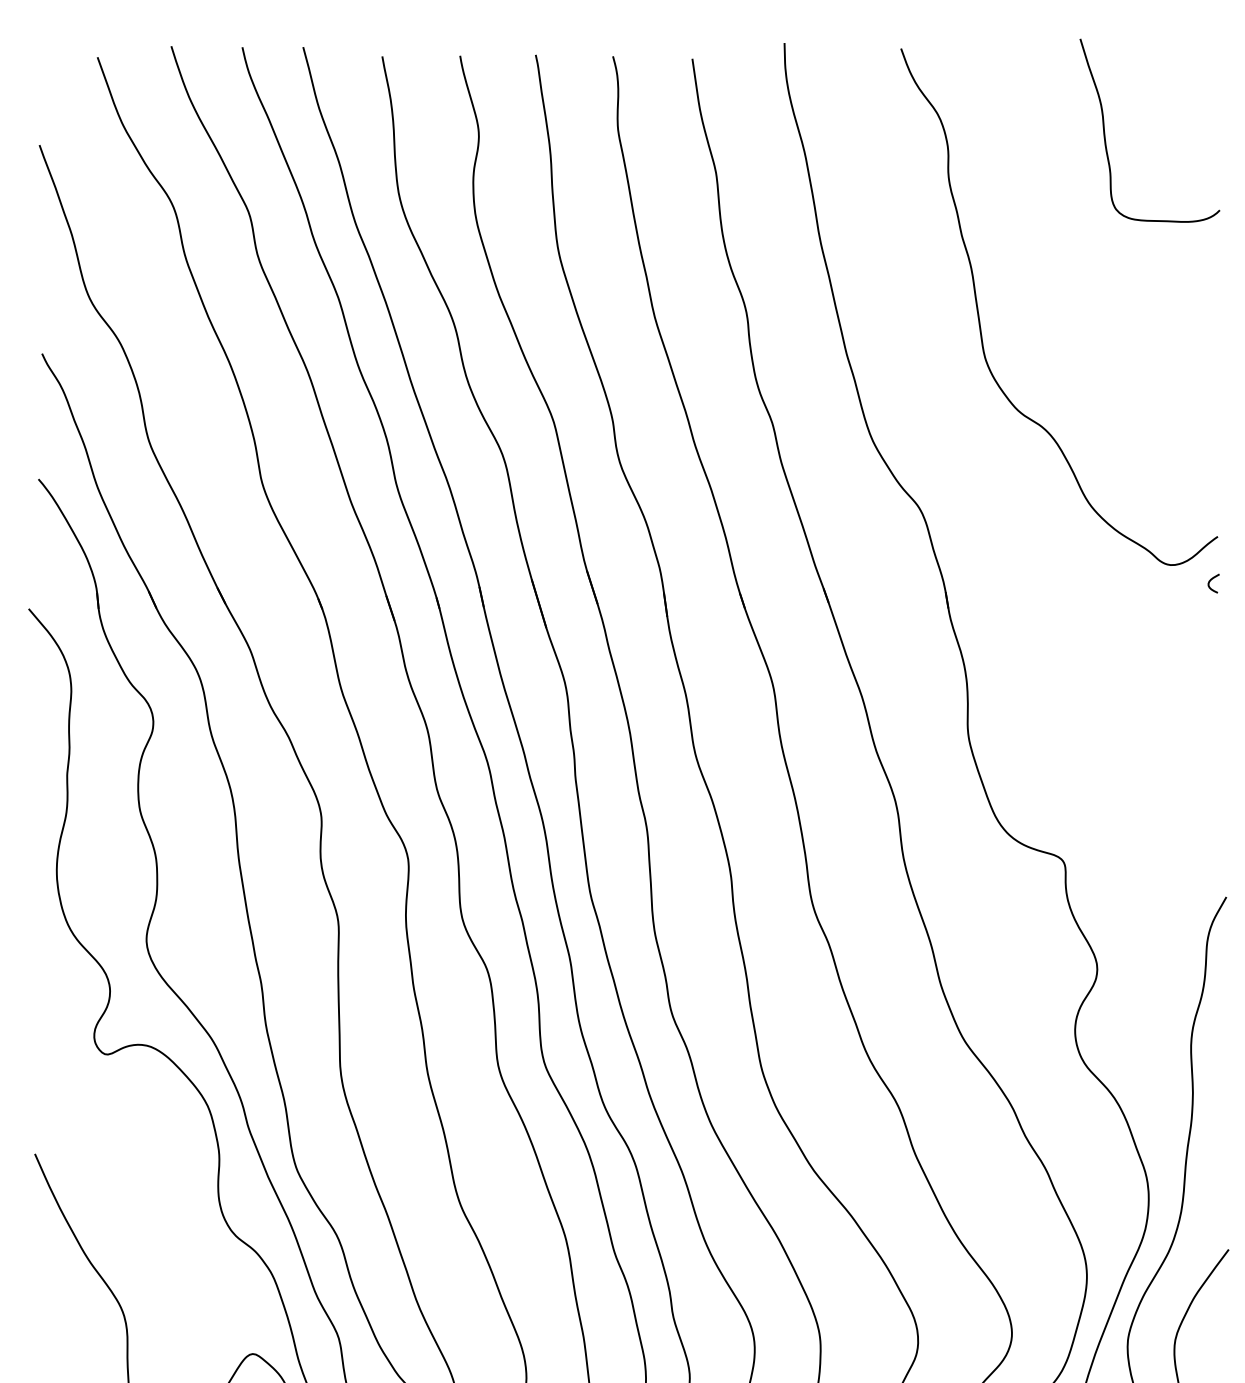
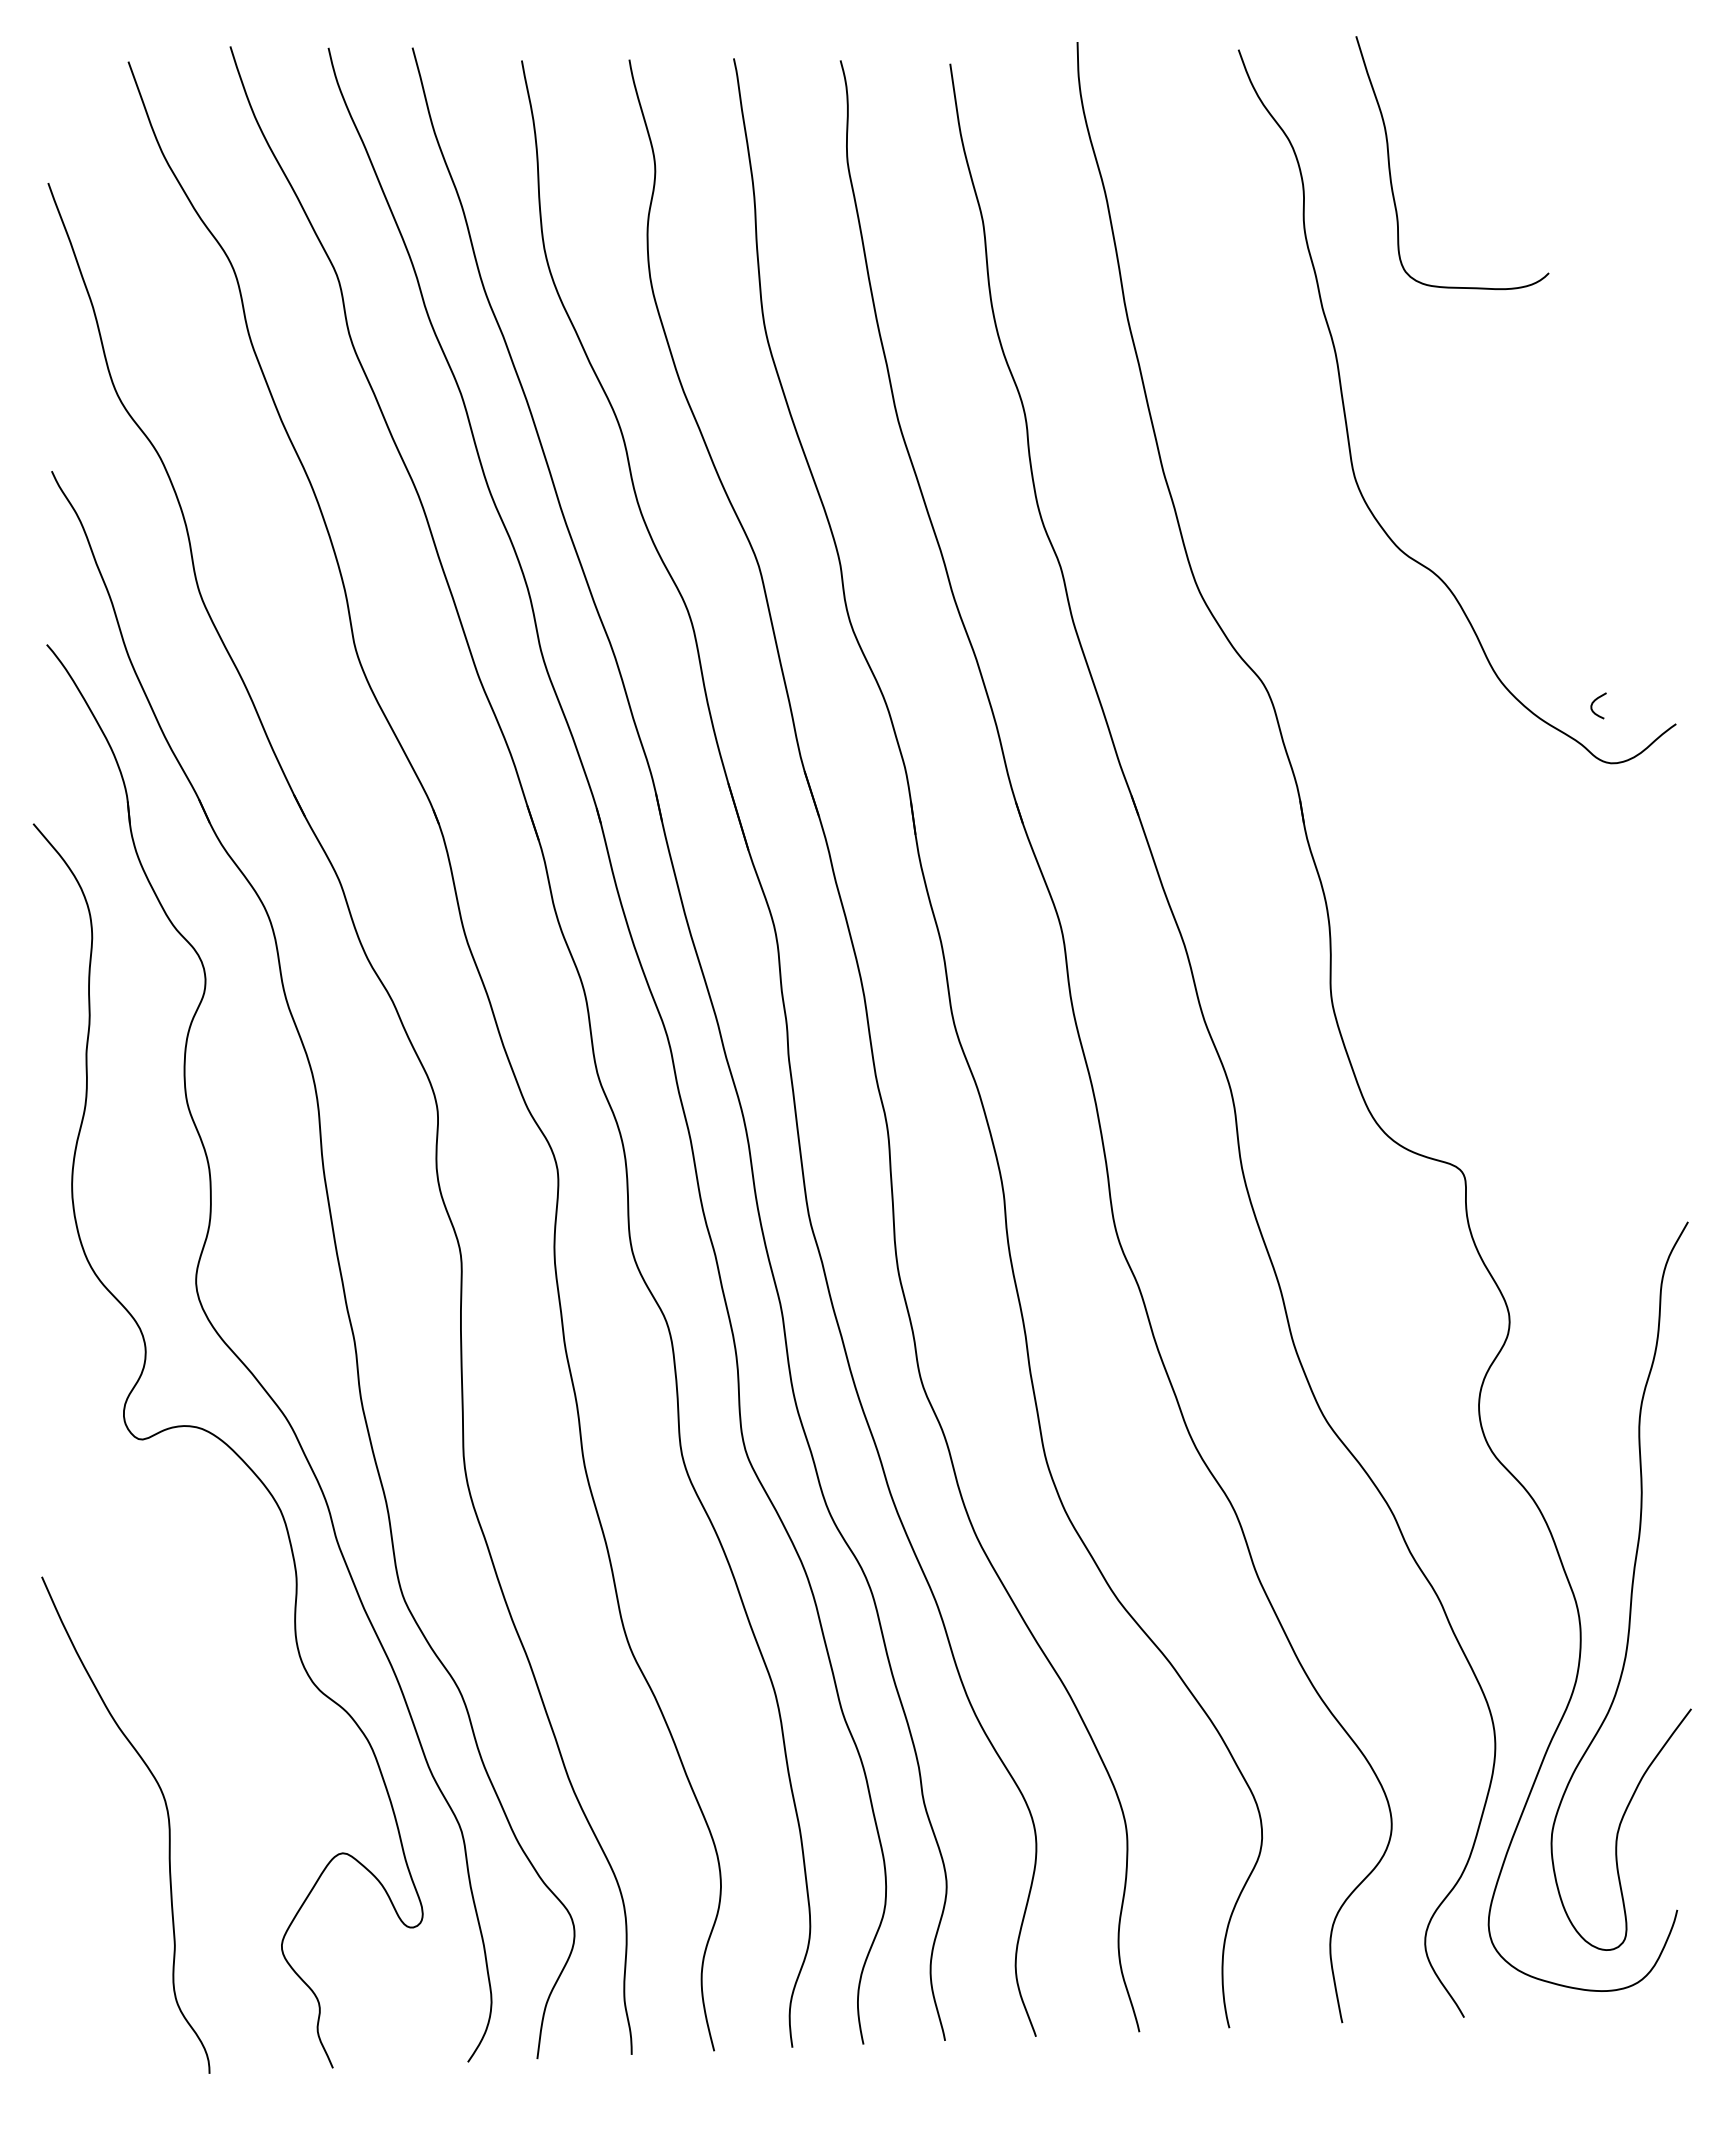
curve: (1105, 133) -> (1390, 166), moved
curve: (1211, 580) -> (1595, 701), moved

